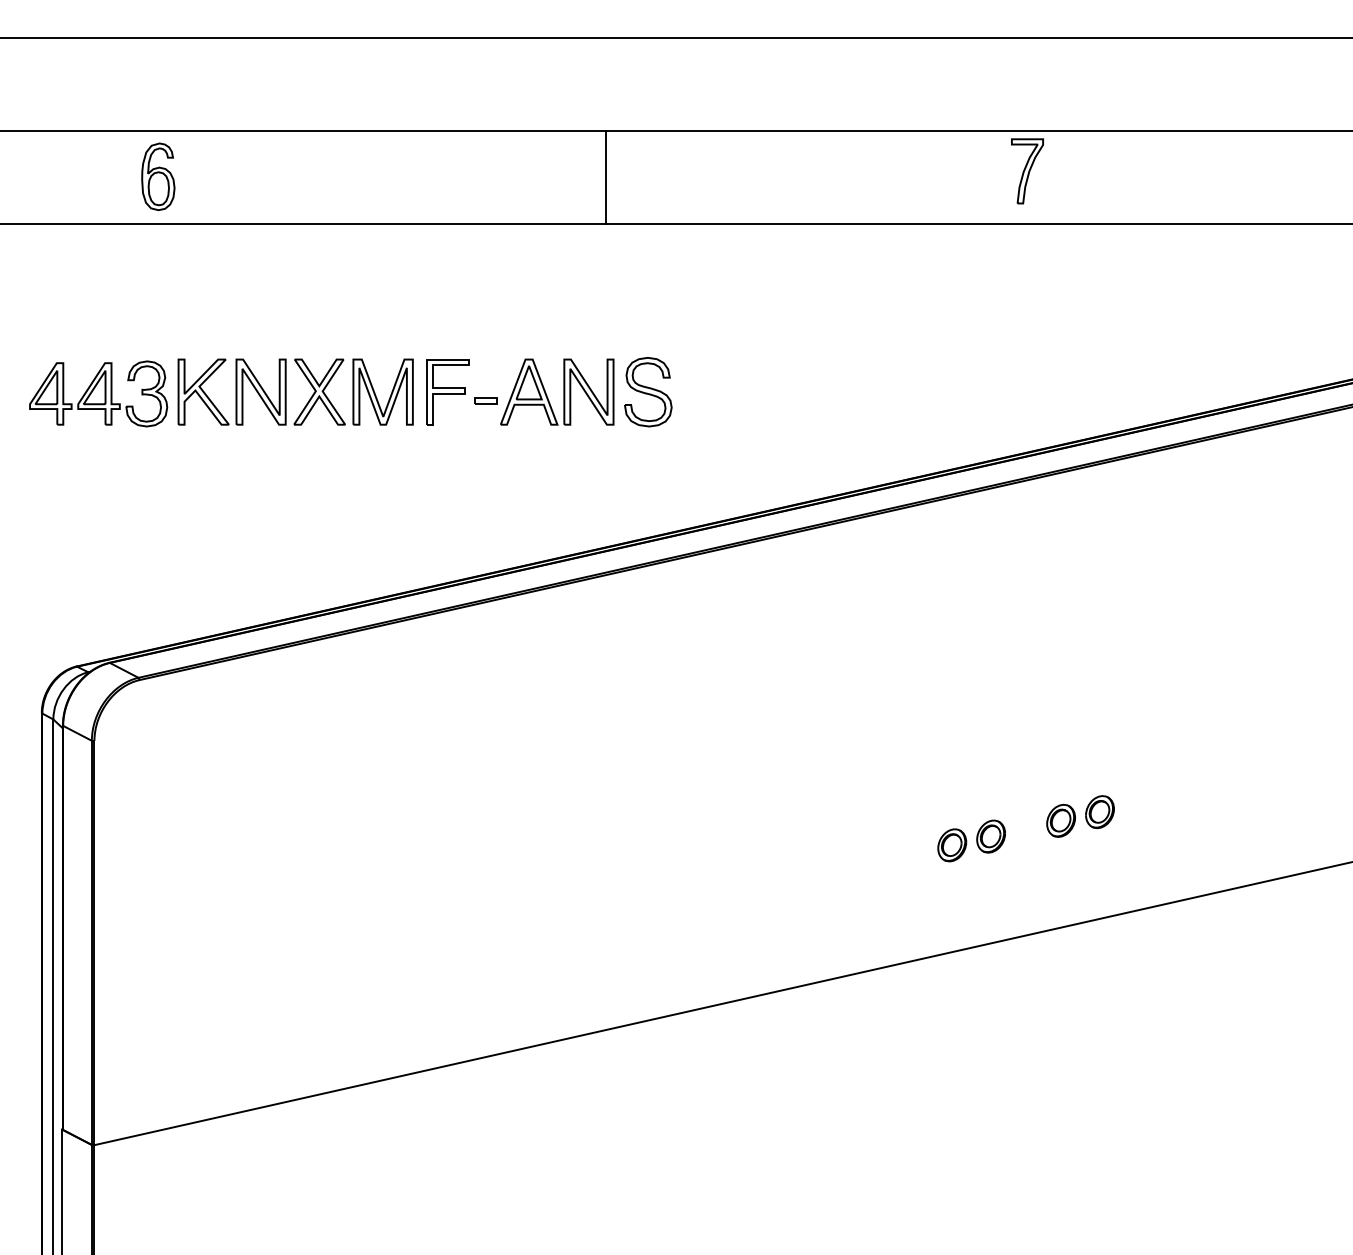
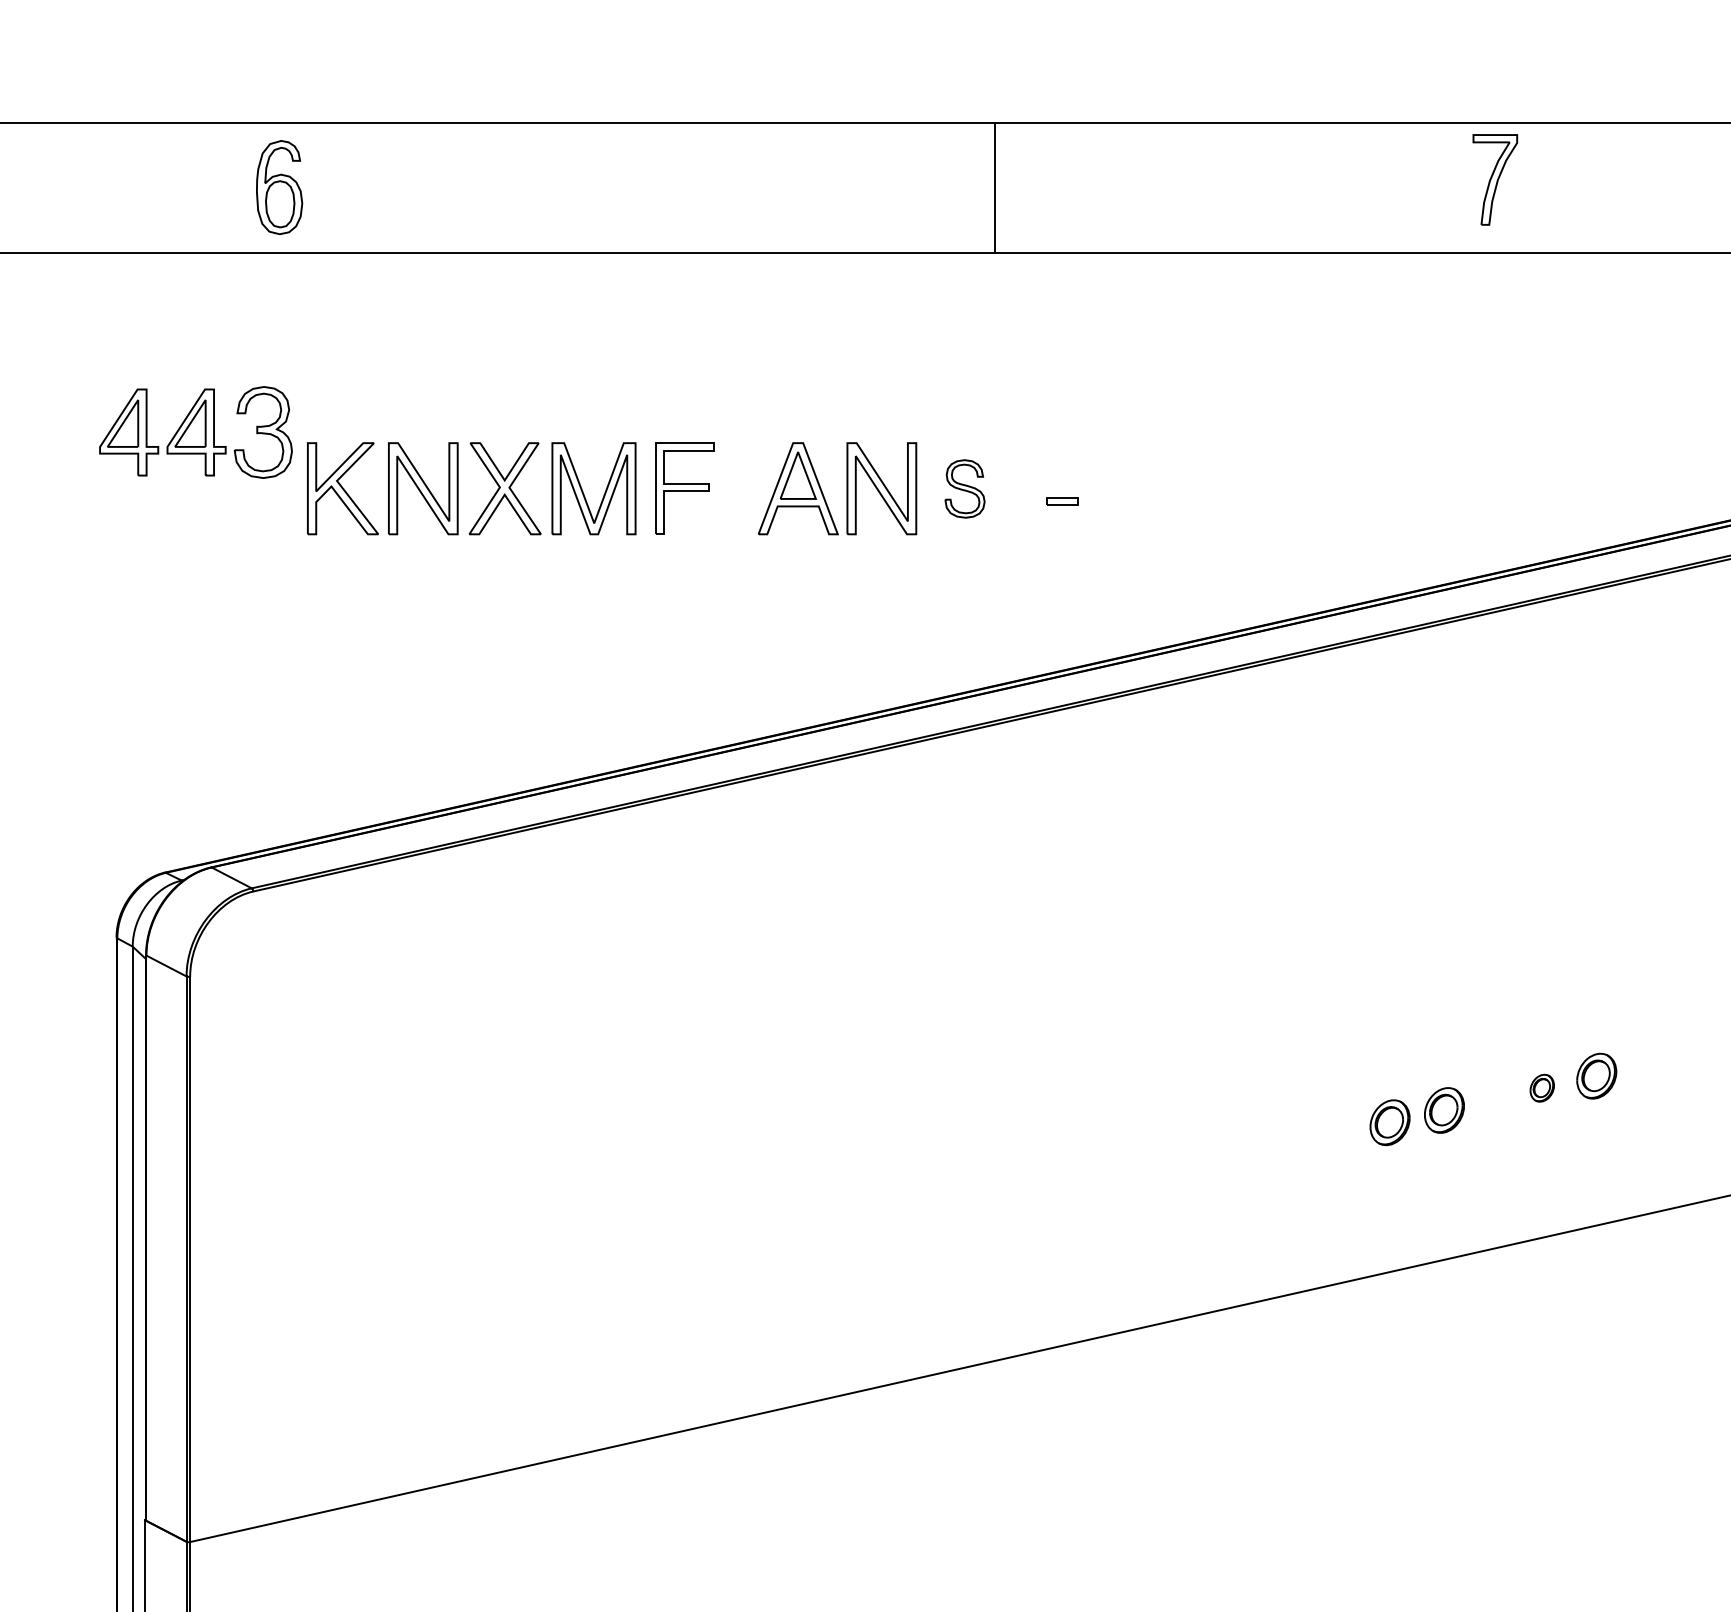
line: (605, 176) -> (994, 187), moved
part: (648, 392) -> (965, 489), size x0.6
part: (98, 393) -> (195, 431), moved
part: (485, 400) -> (1061, 500), moved
part: (1060, 820) -> (1541, 1087), size x0.6

